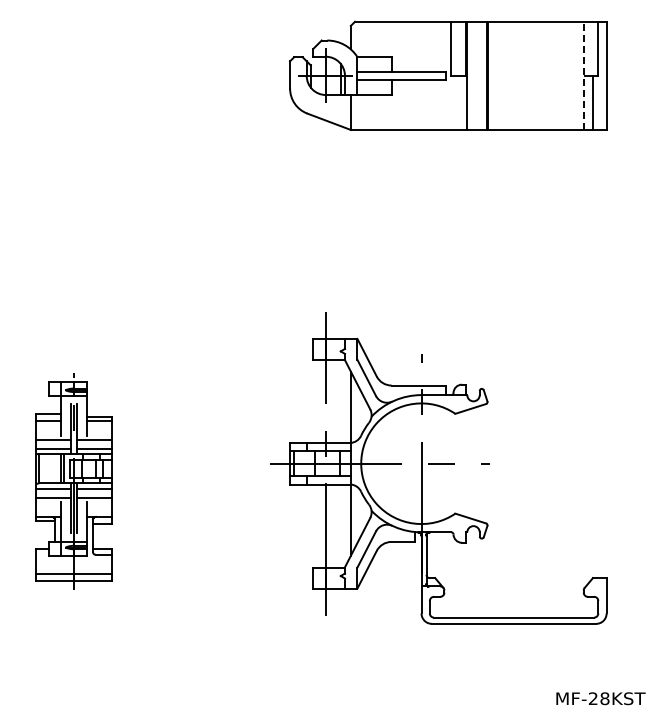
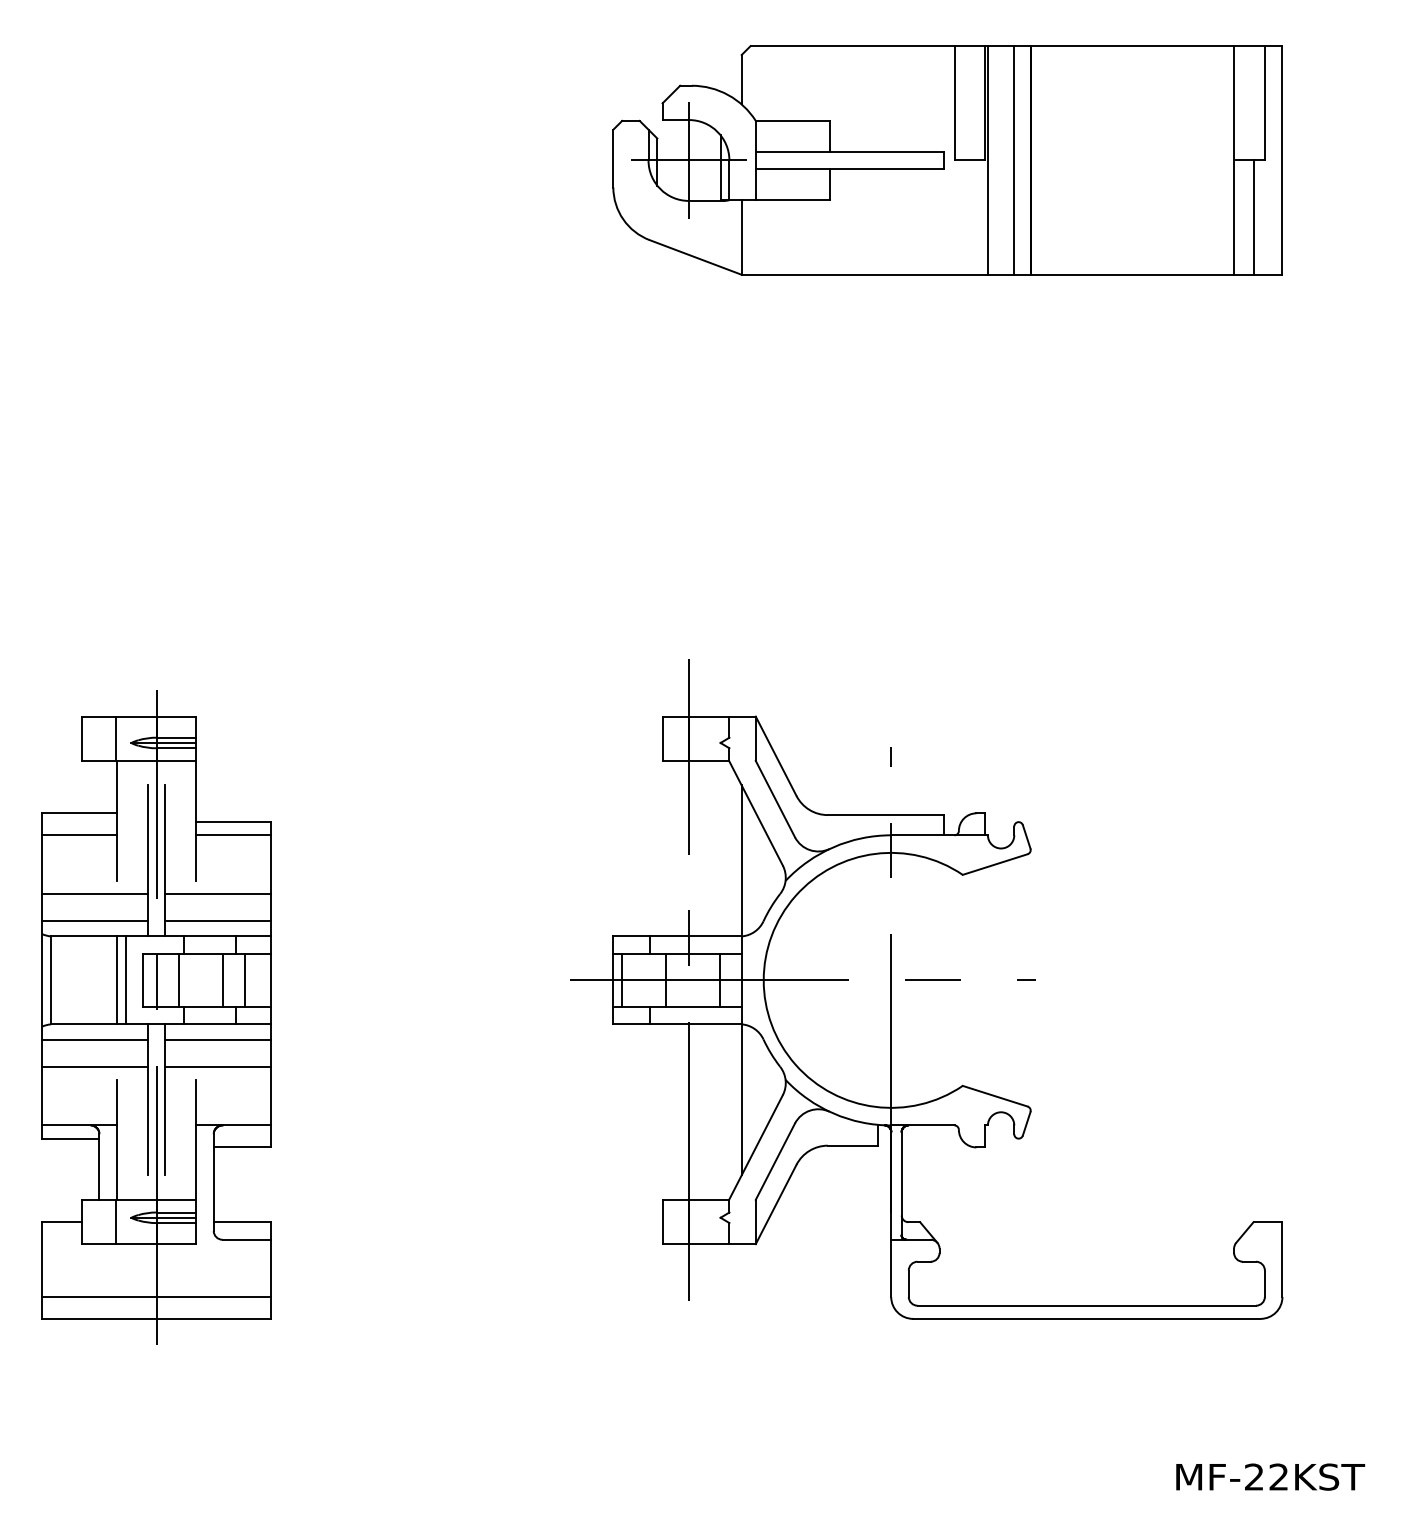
line: (479, 75) -> (1013, 159), added
line: (583, 75) -> (1233, 159), dashed -> solid
part: (73, 480) -> (155, 1015), size x1.43
text: (604, 698) -> (1277, 1476), MF-28KST -> MF-22KST

